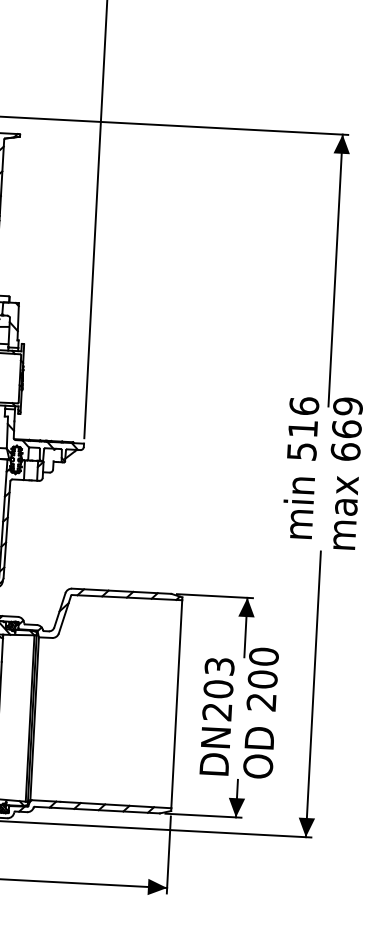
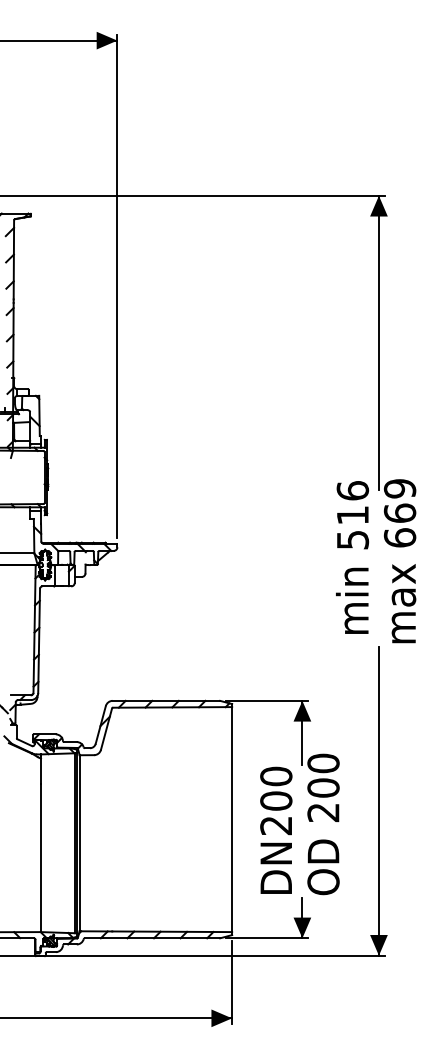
text: (219, 666) -> (276, 776), 203 -> 200

